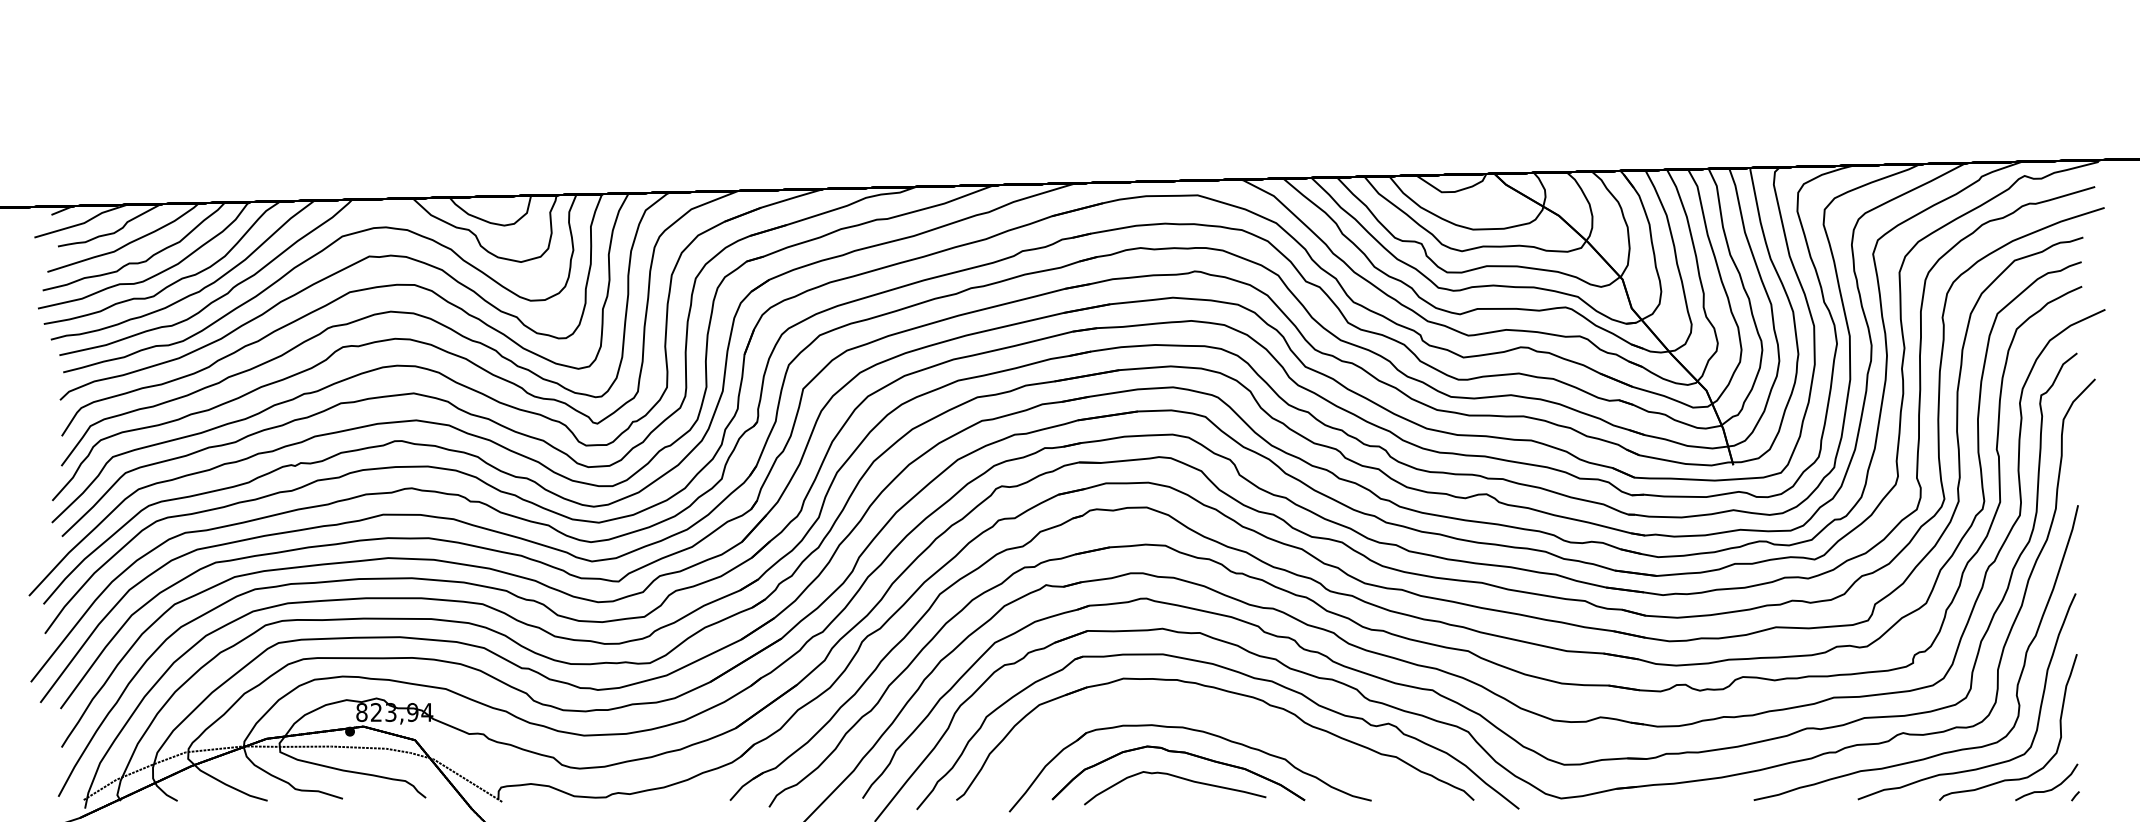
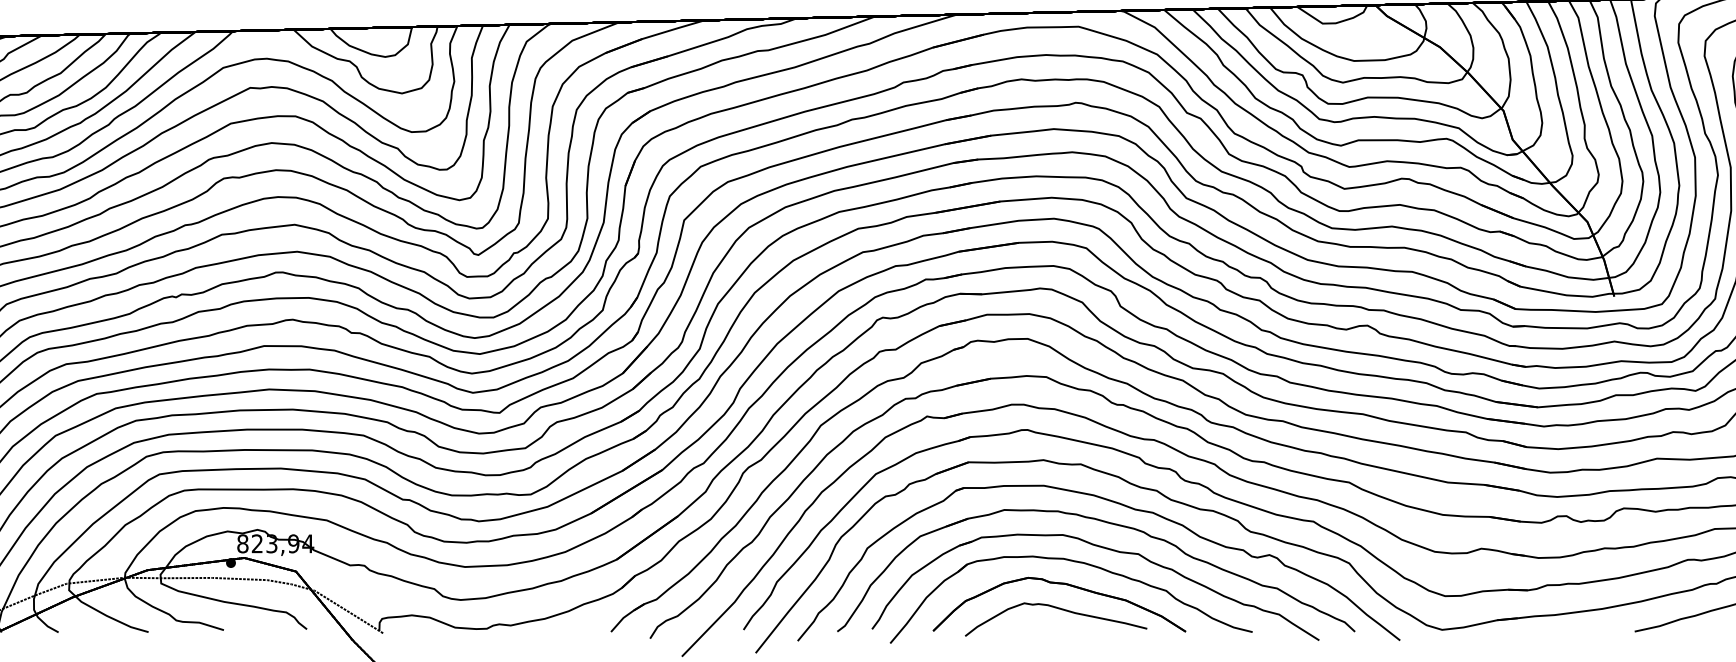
part: (1226, 718) -> (1107, 549), added

